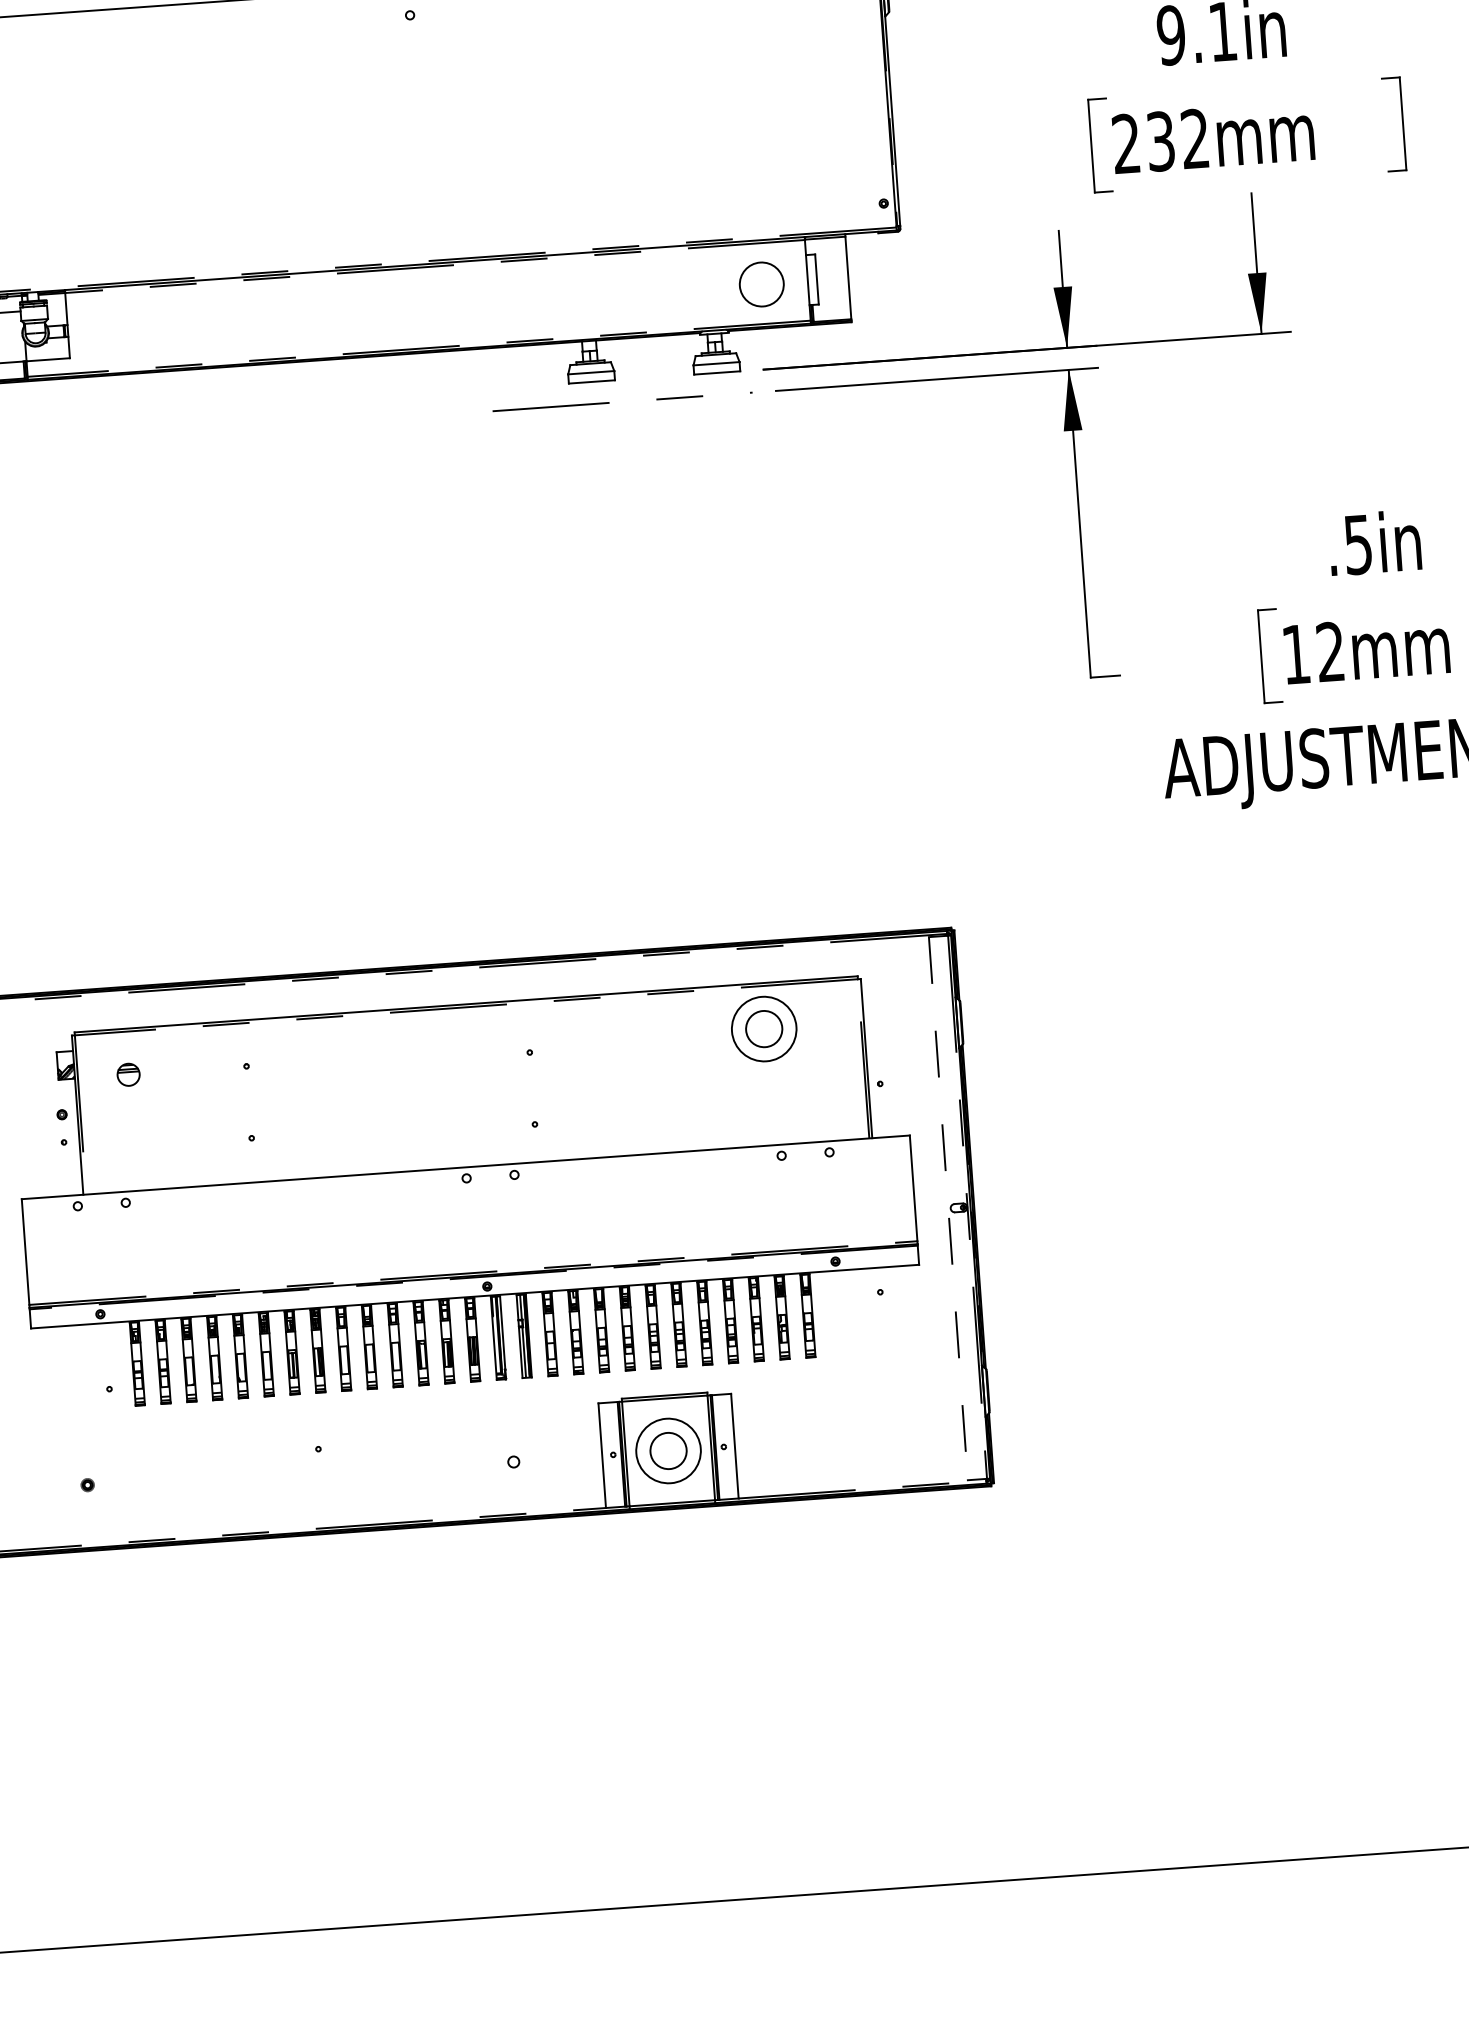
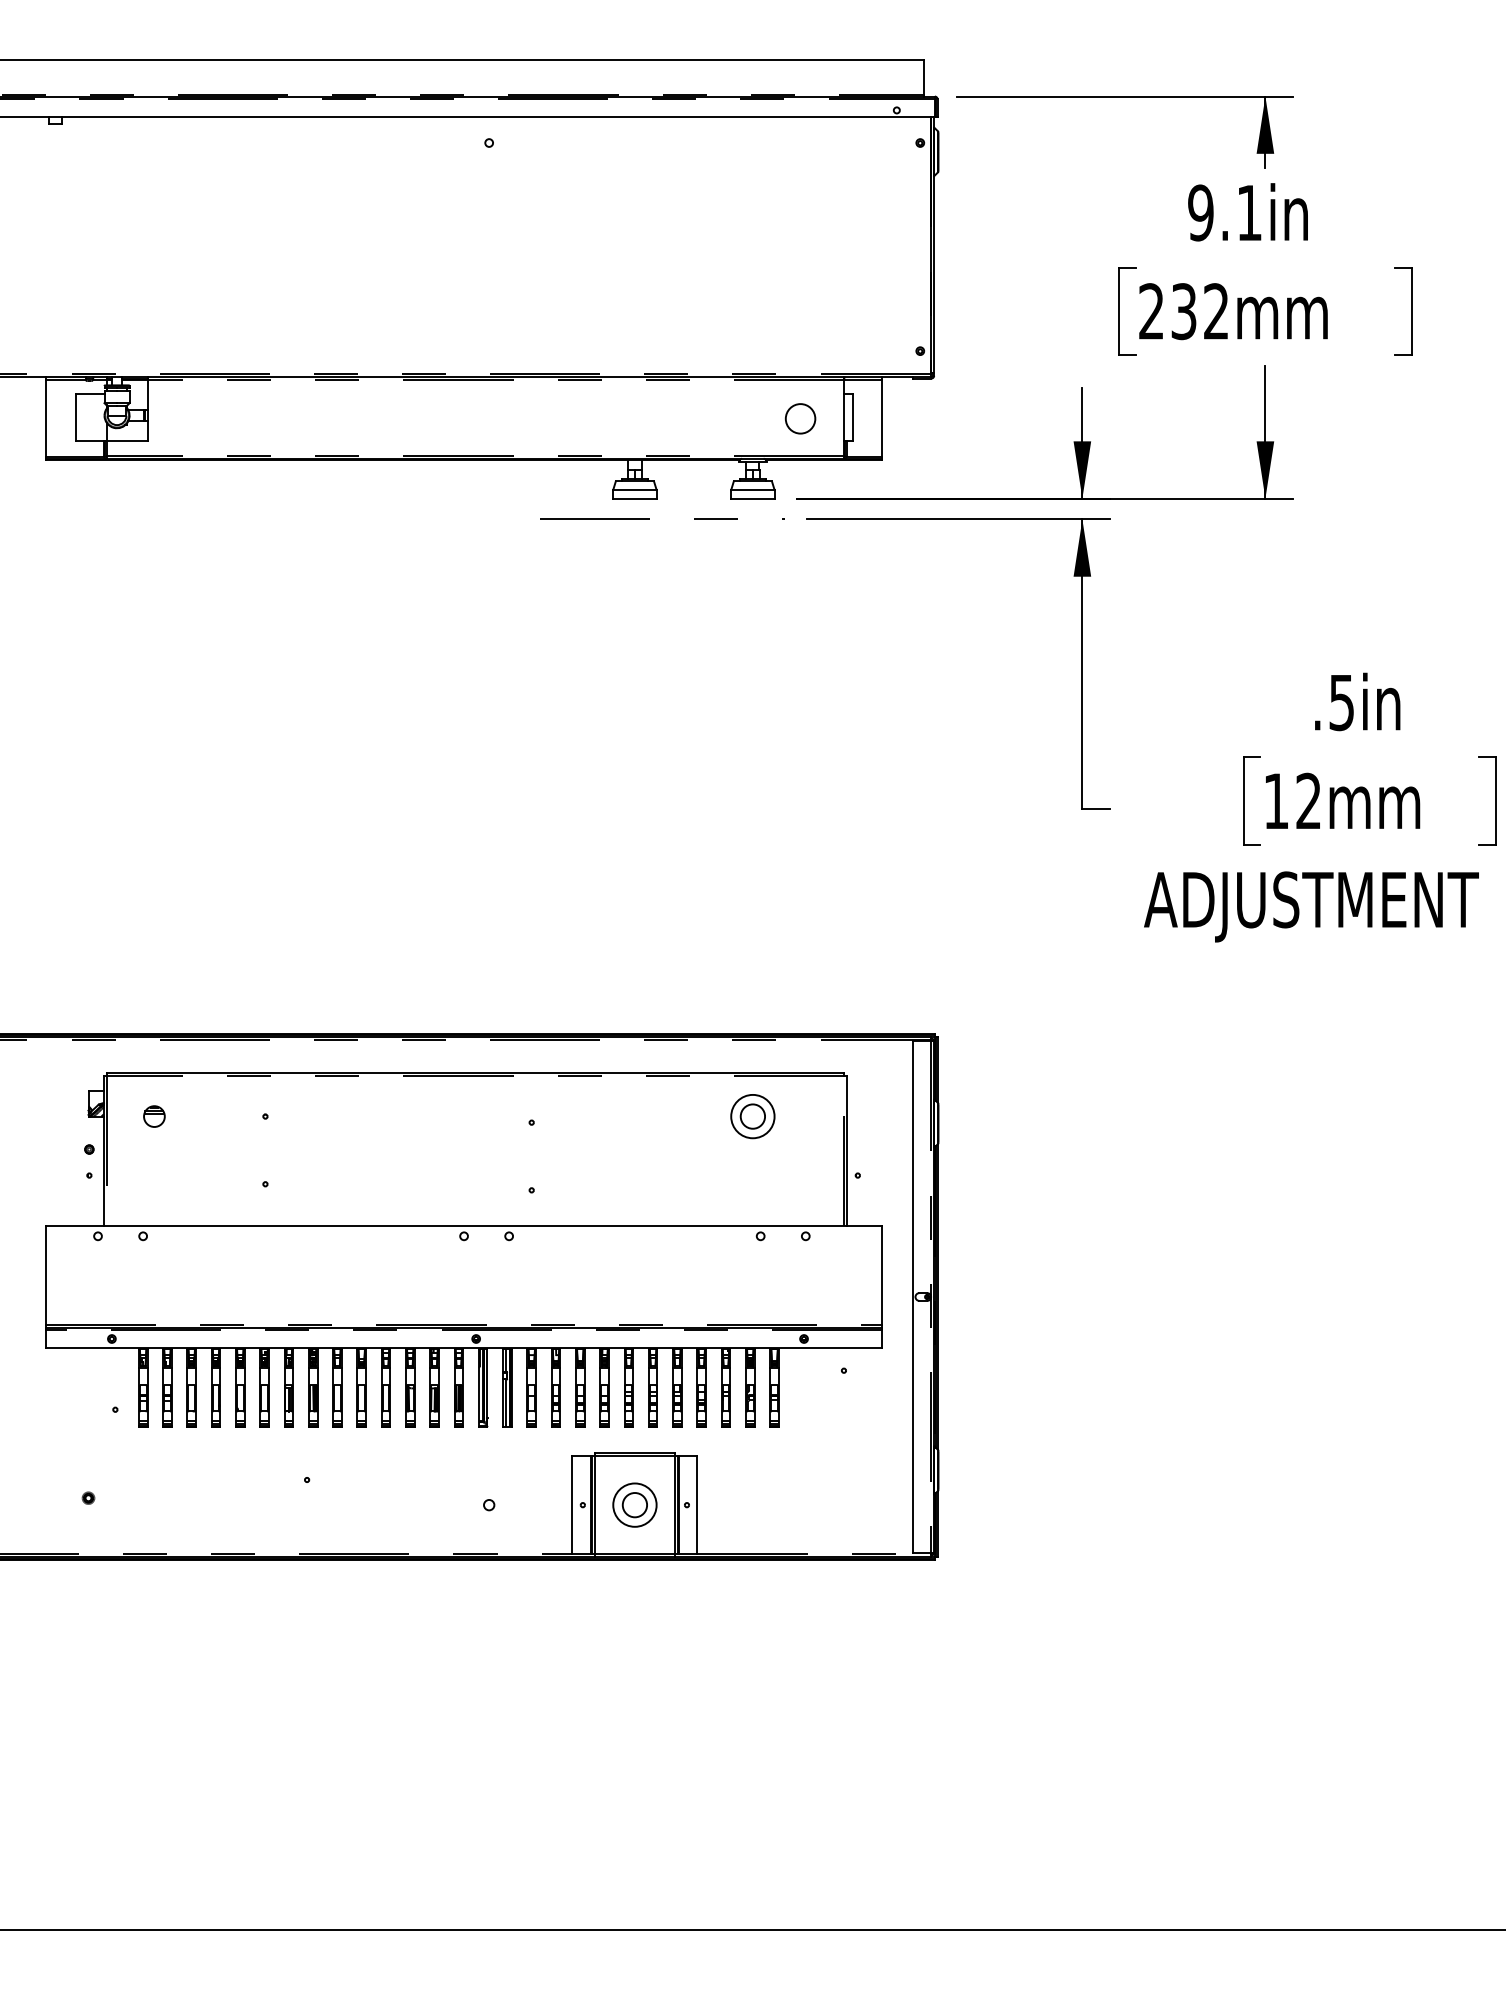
circle: (761, 284) -> (800, 418), size x0.71
part: (763, 1029) -> (752, 1116), size x0.71
line: (948, 1209) -> (913, 1297), dashed -> solid
part: (668, 1450) -> (634, 1504), size x0.71

